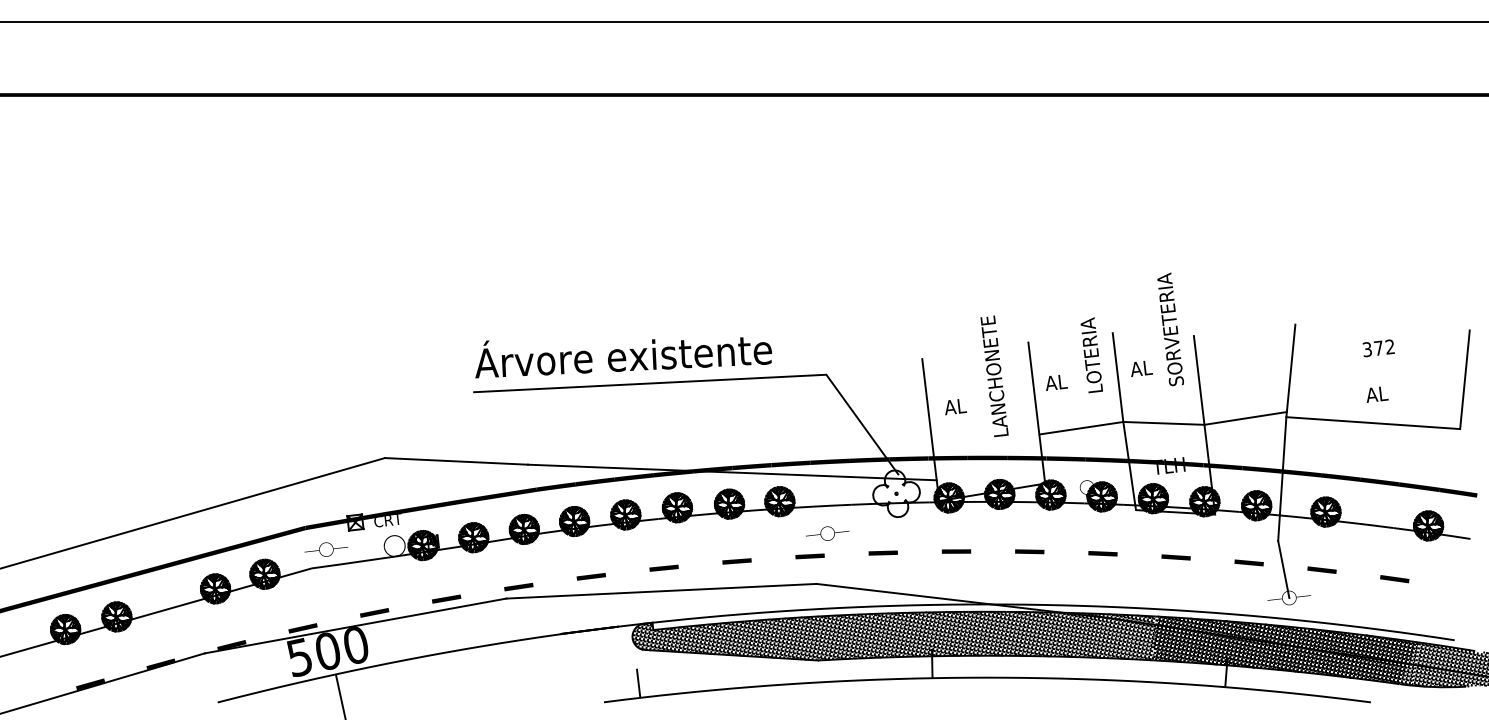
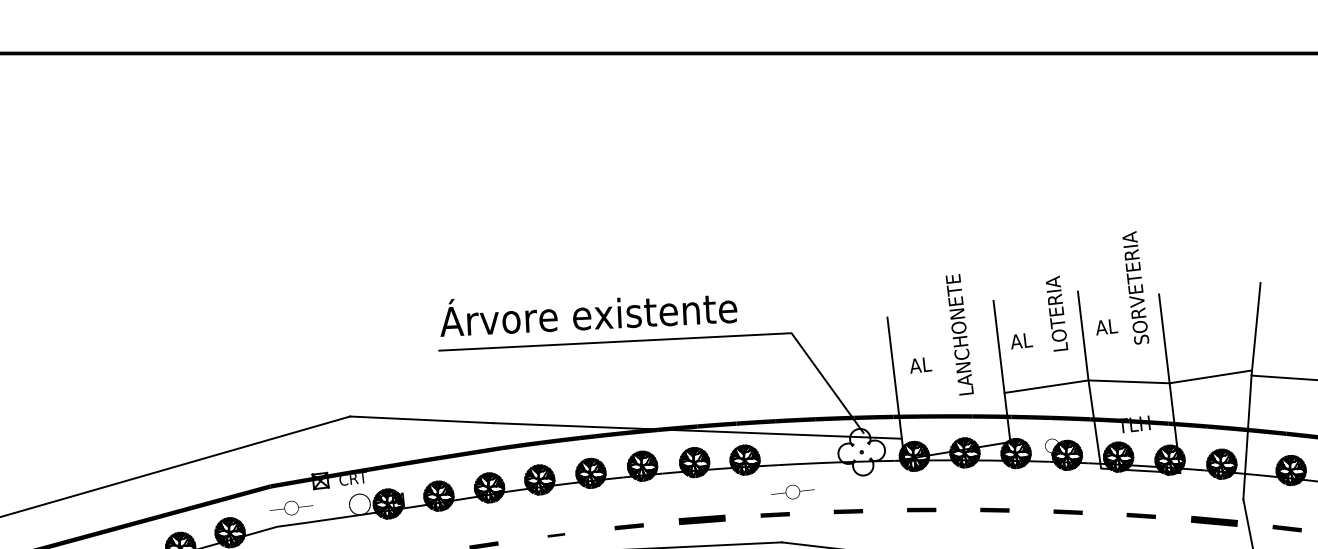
part: (736, 561) -> (701, 519), size x1.6
part: (1248, 562) -> (1213, 520), size x1.6
part: (590, 576) -> (555, 534), size x0.6

